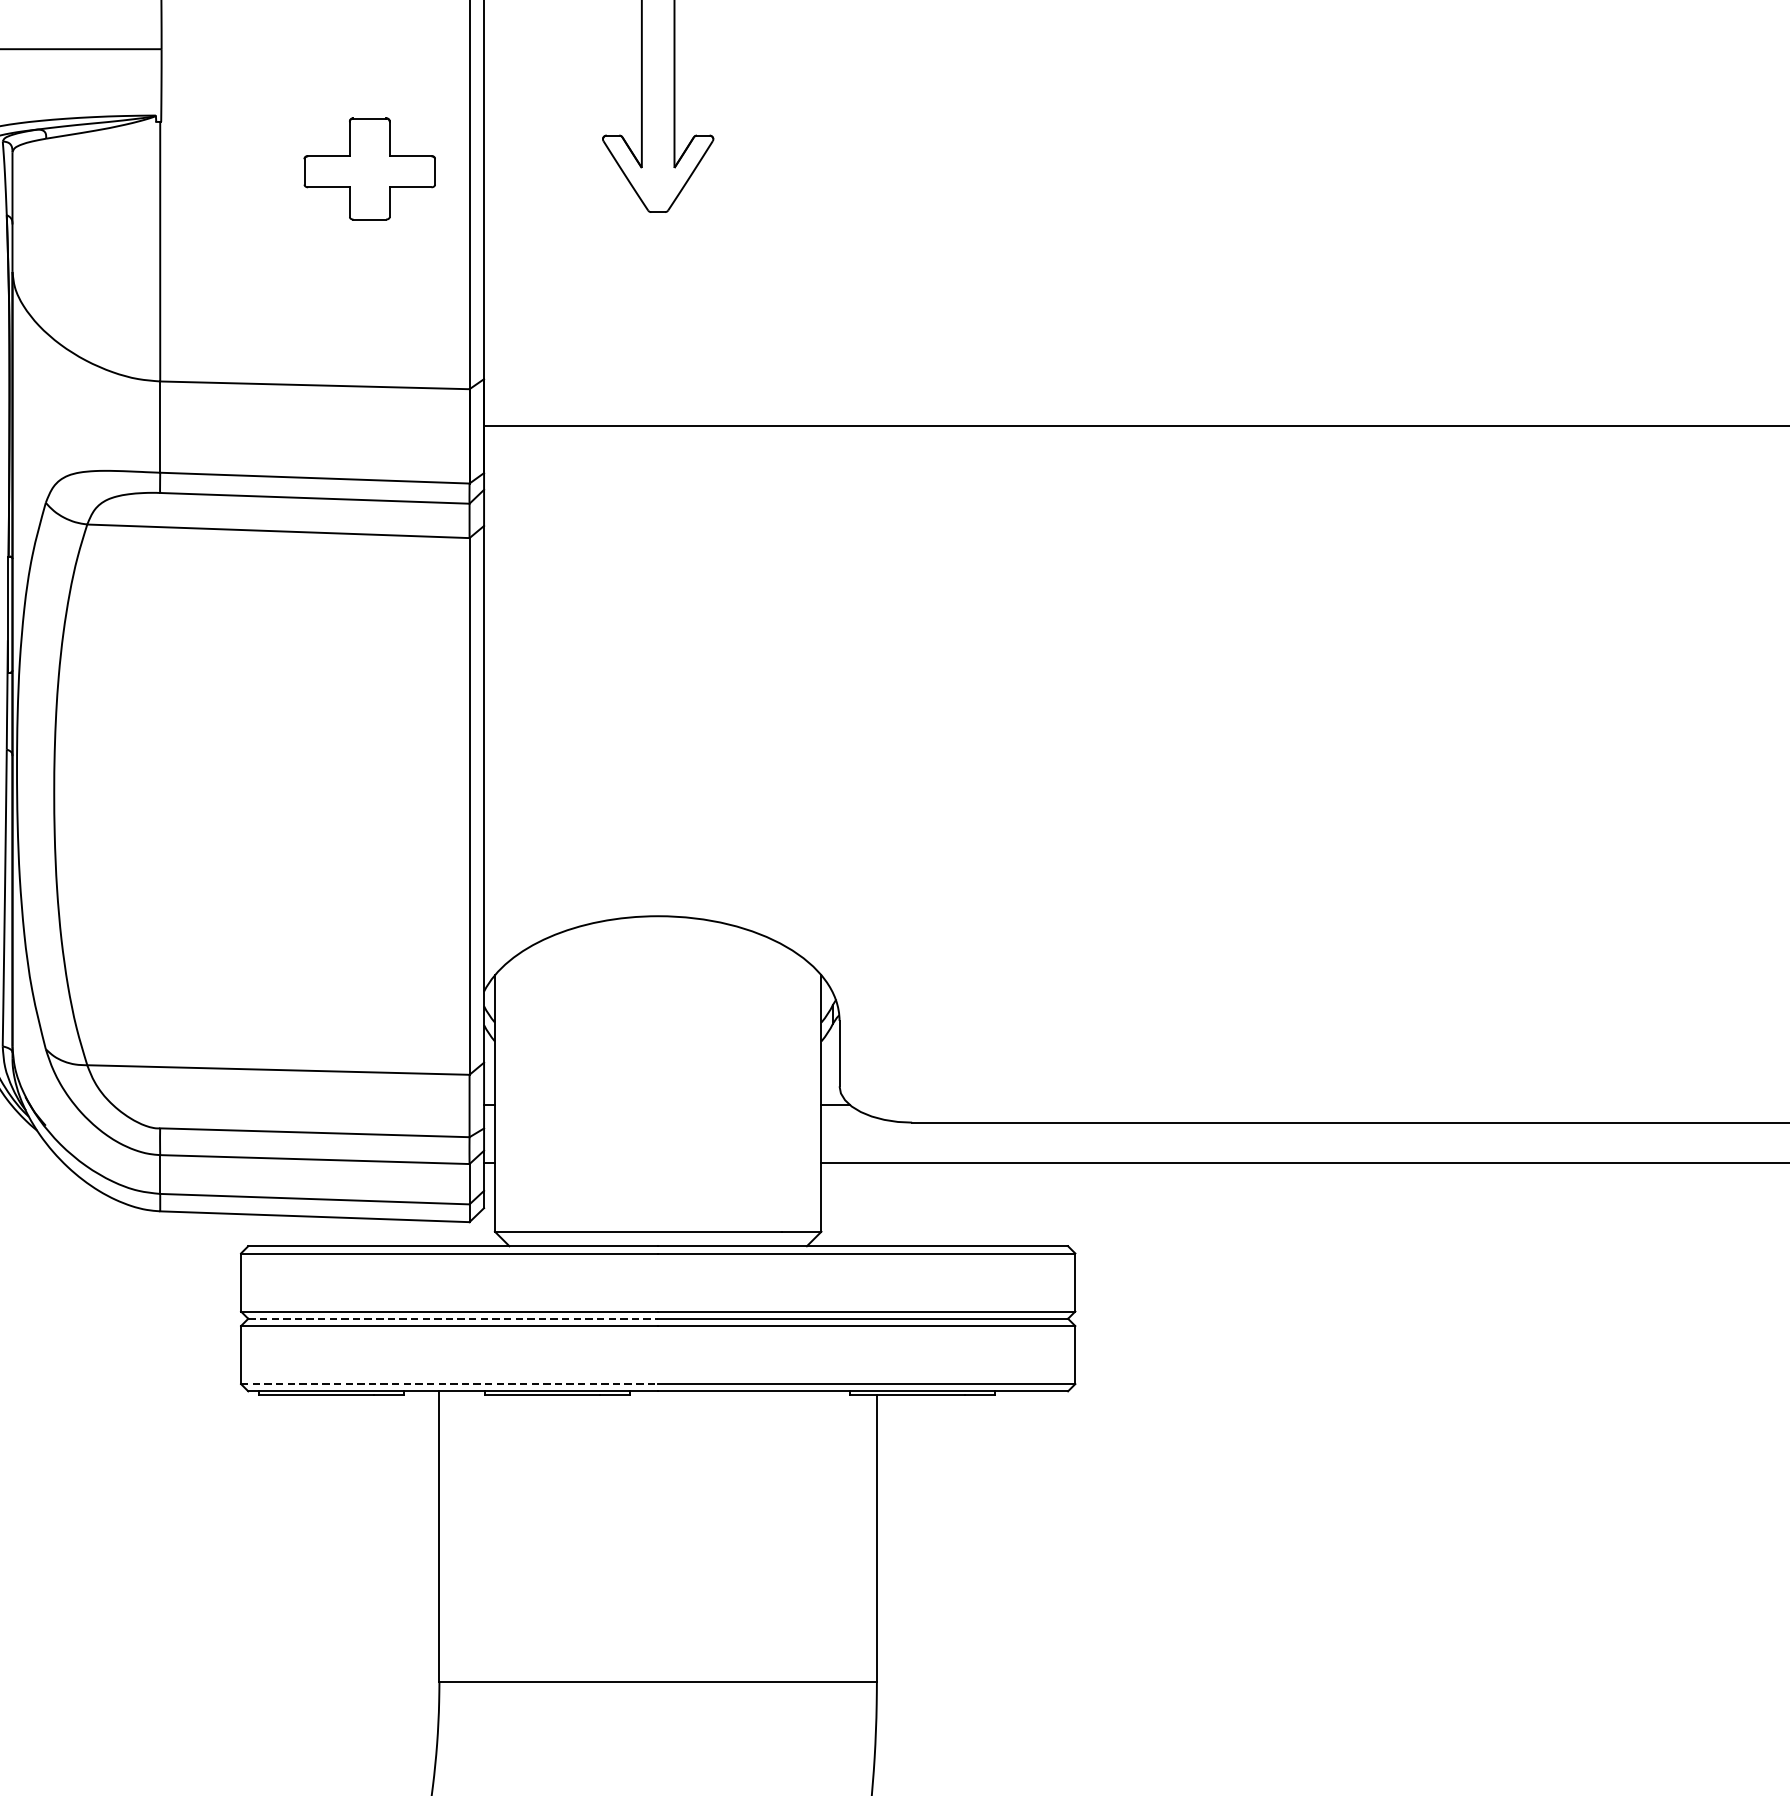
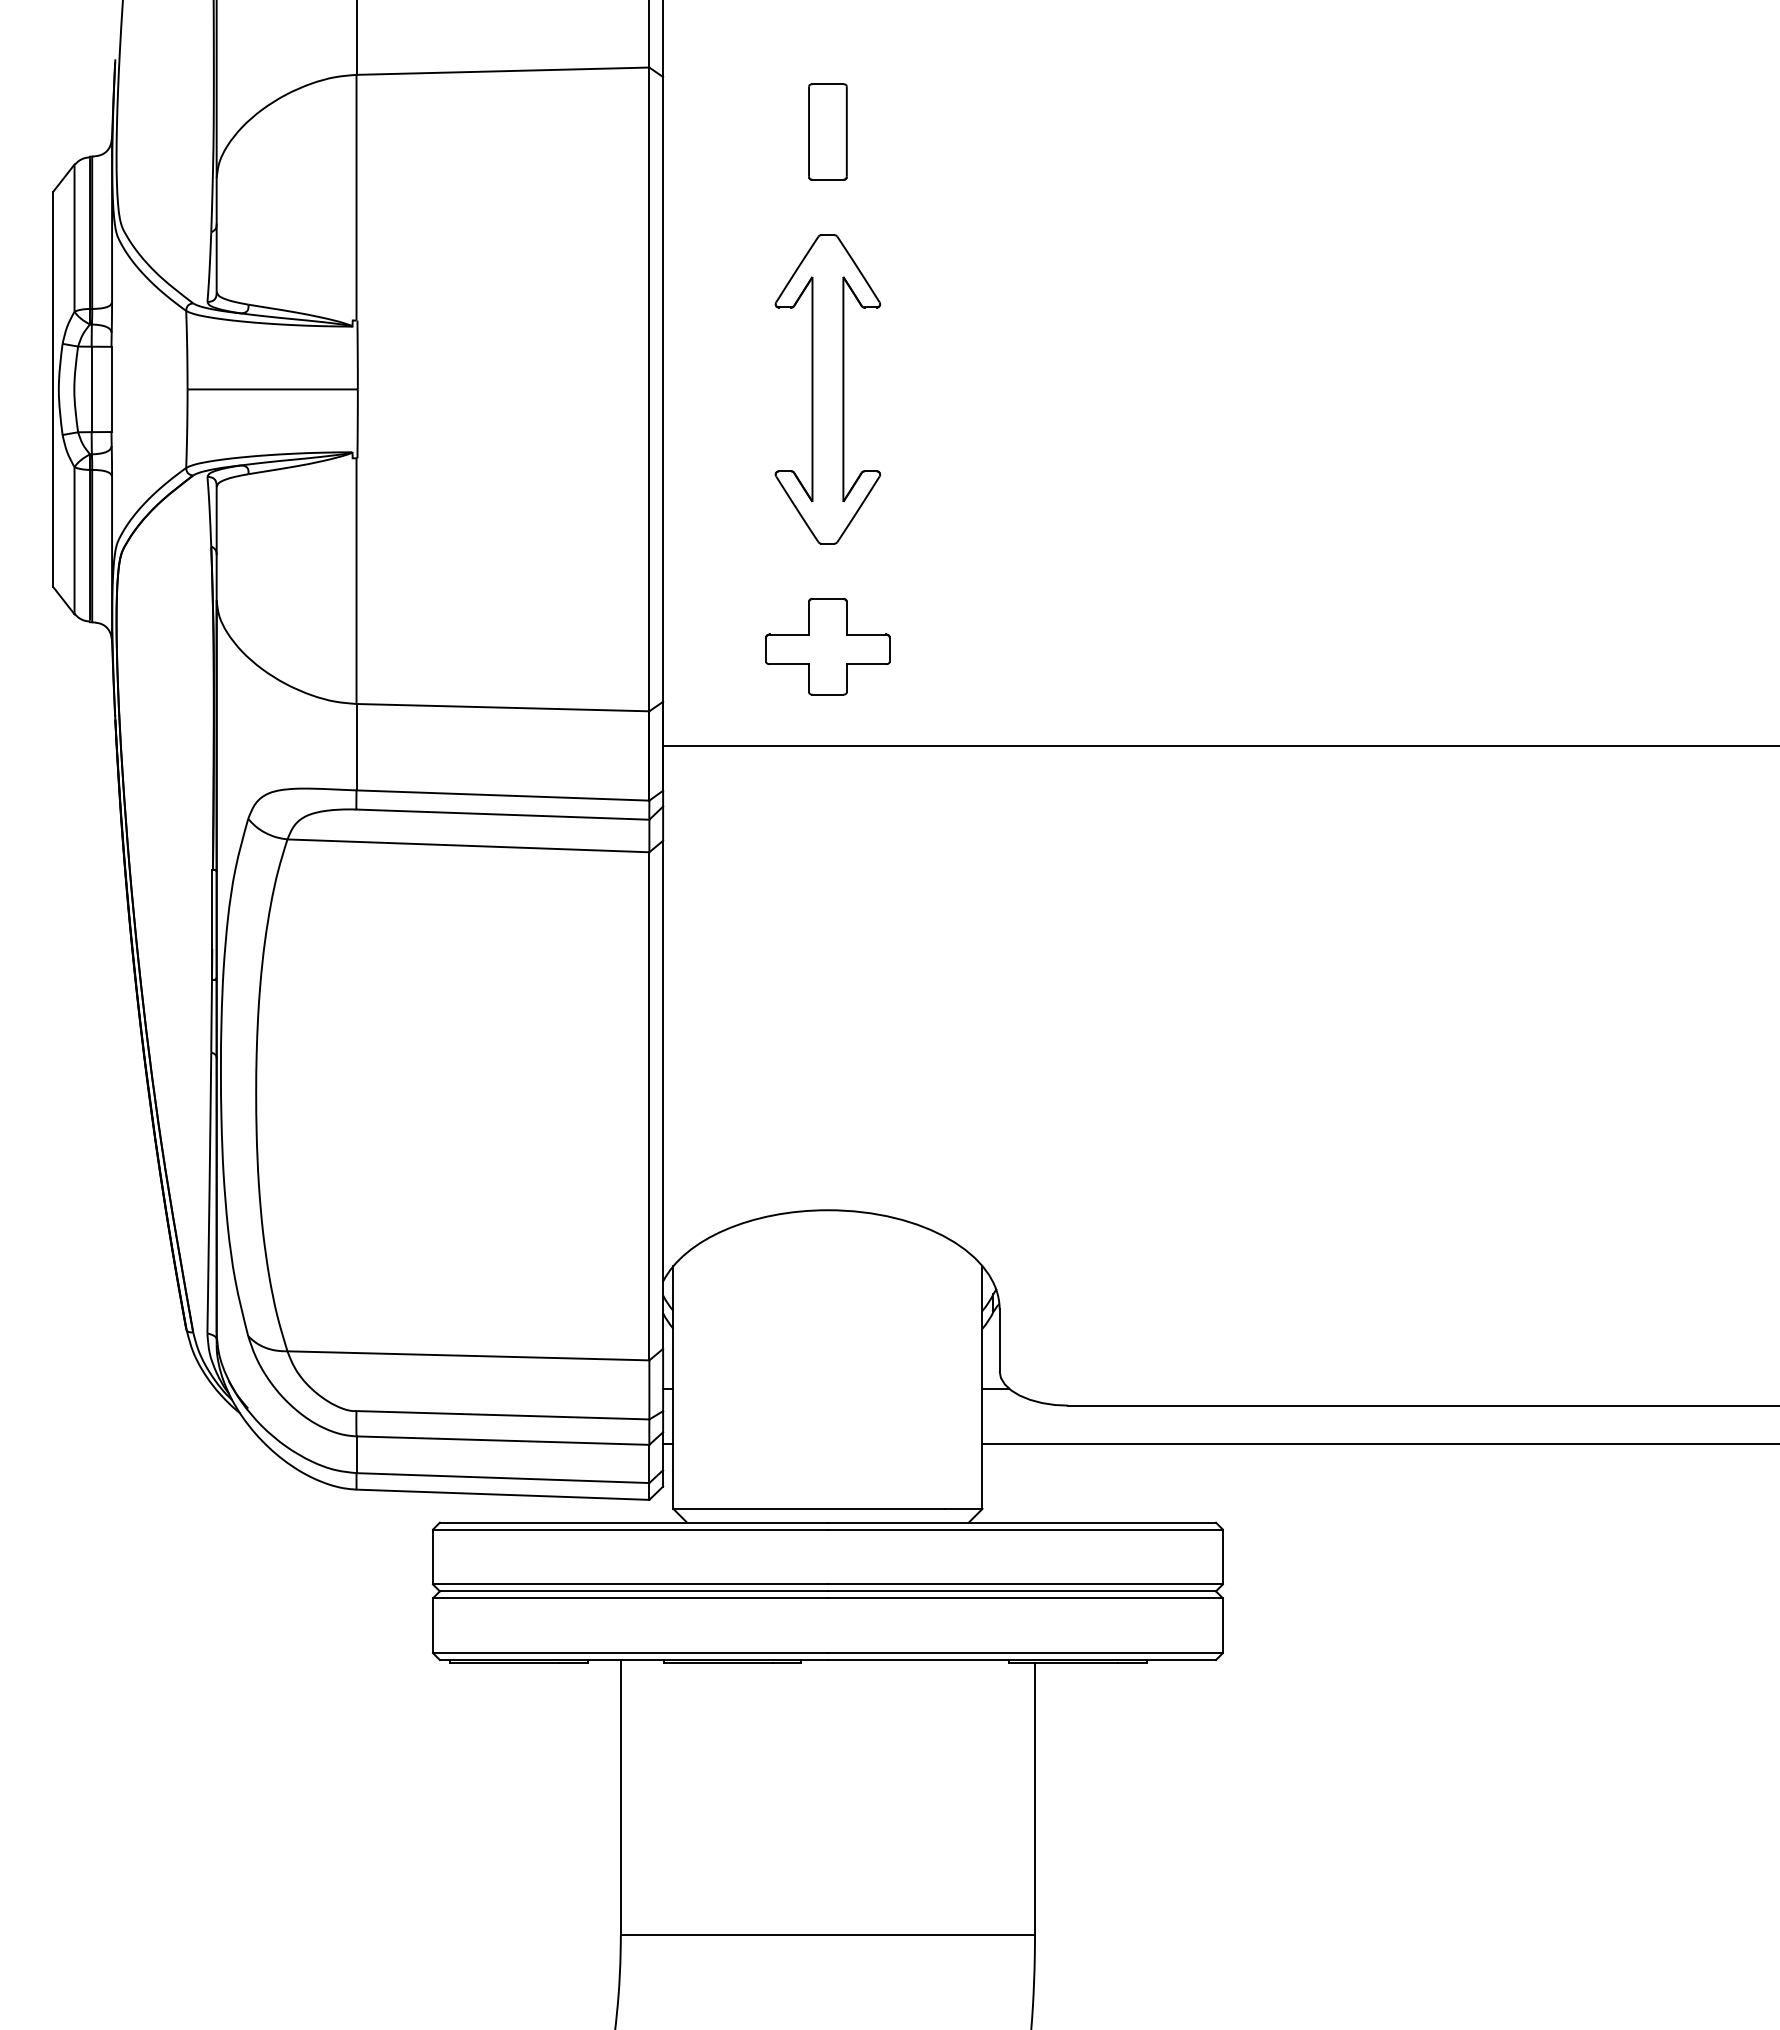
part: (369, 168) -> (827, 646), moved
line: (453, 1318) -> (634, 1591), dashed -> solid
line: (450, 1384) -> (631, 1653), dashed -> solid

